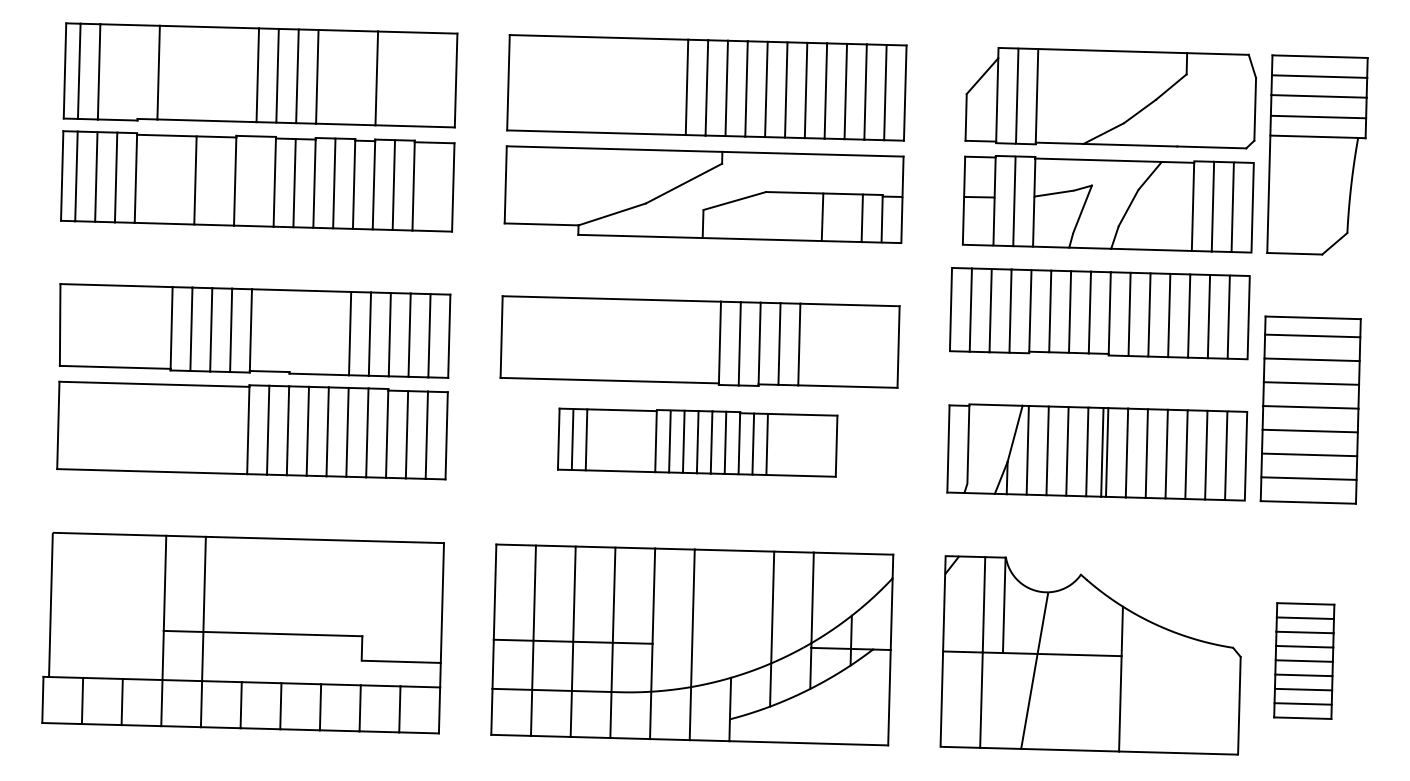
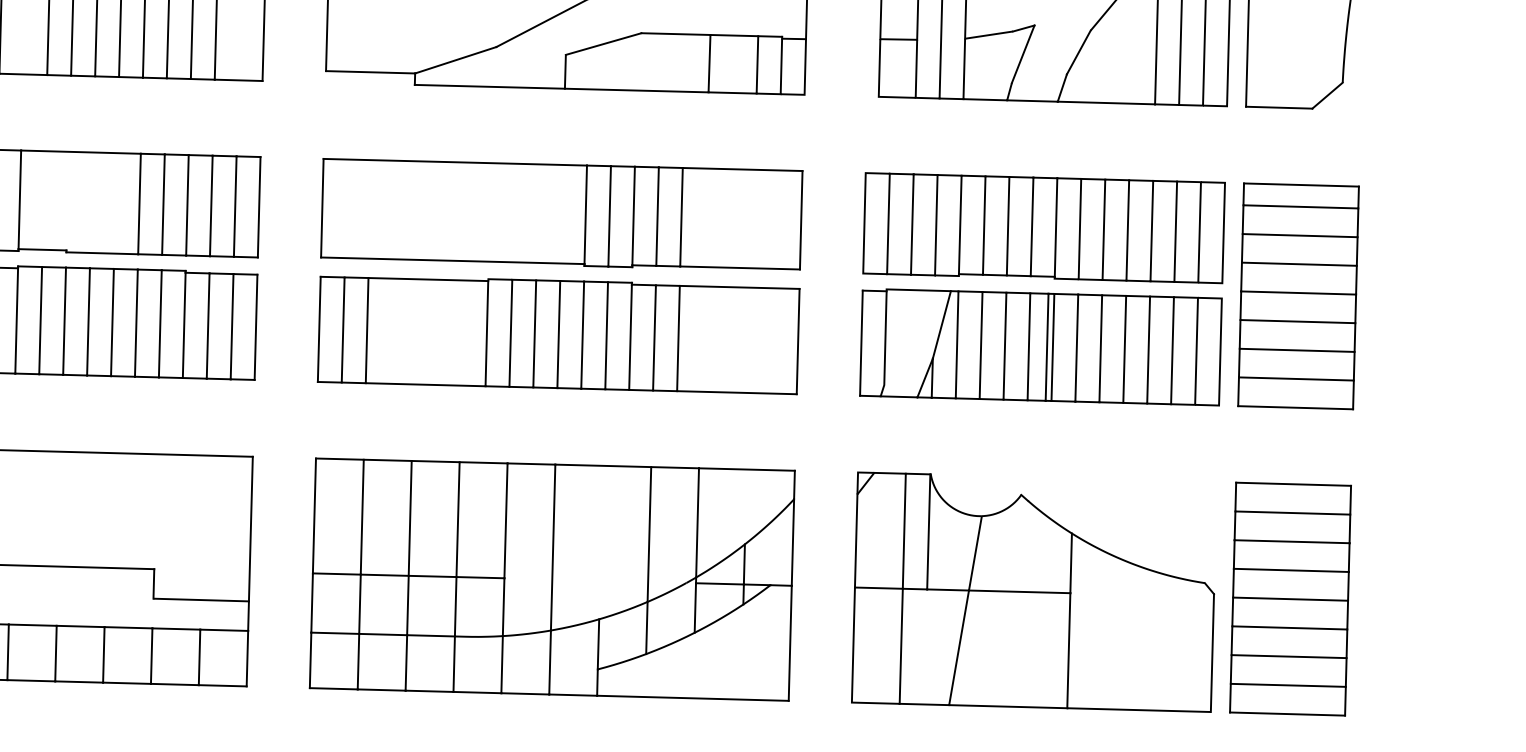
part: (1099, 313) -> (1043, 228), moved
part: (697, 442) -> (558, 335), size x1.43
part: (1304, 660) -> (1291, 598), size x1.67

